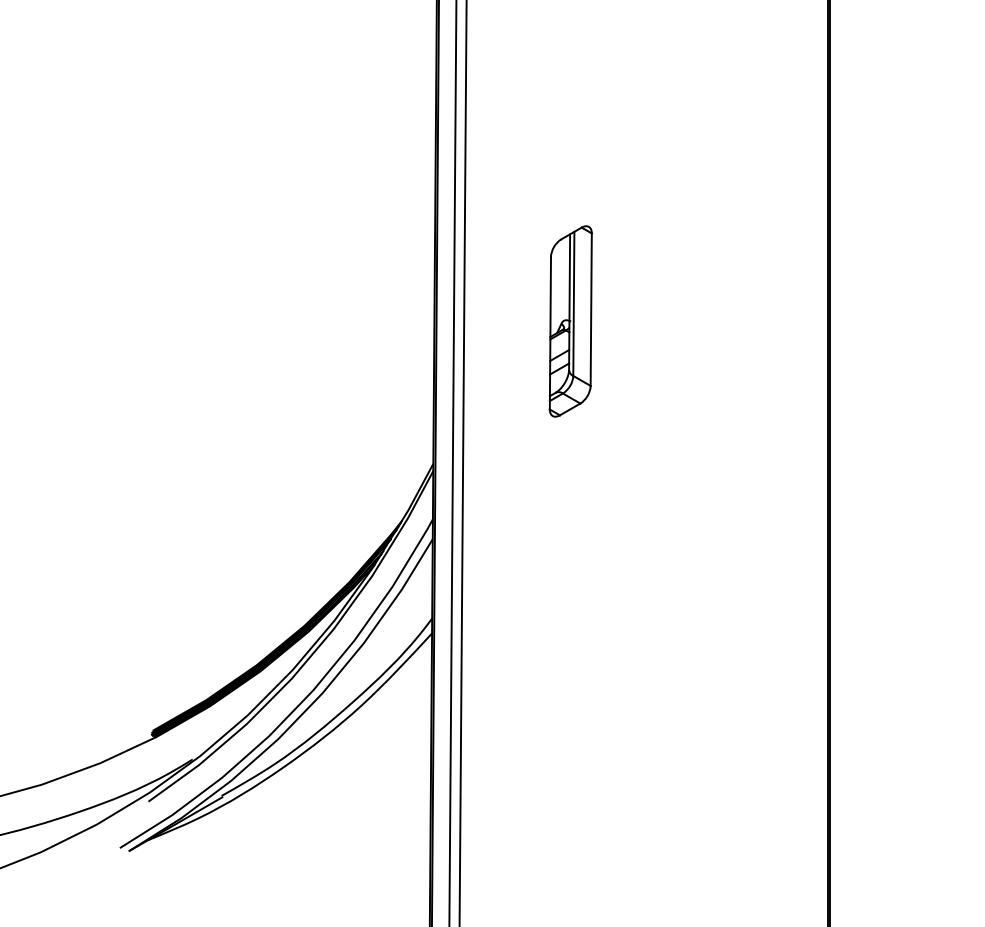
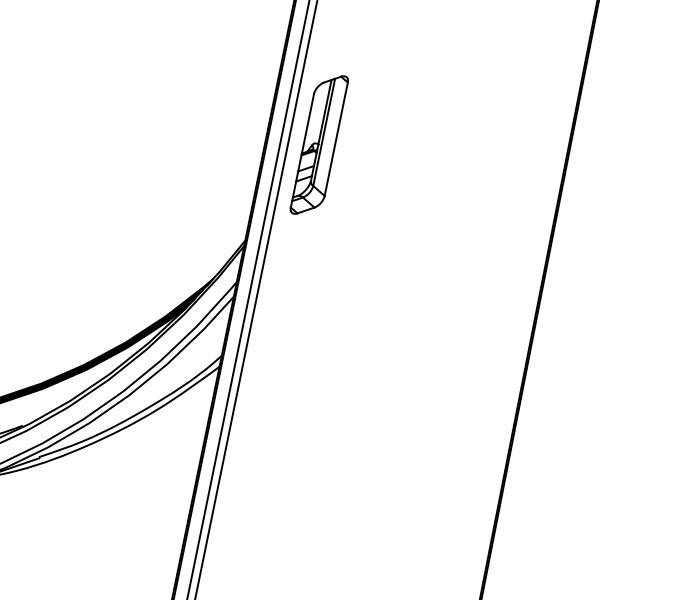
part: (570, 321) -> (319, 145), moved

